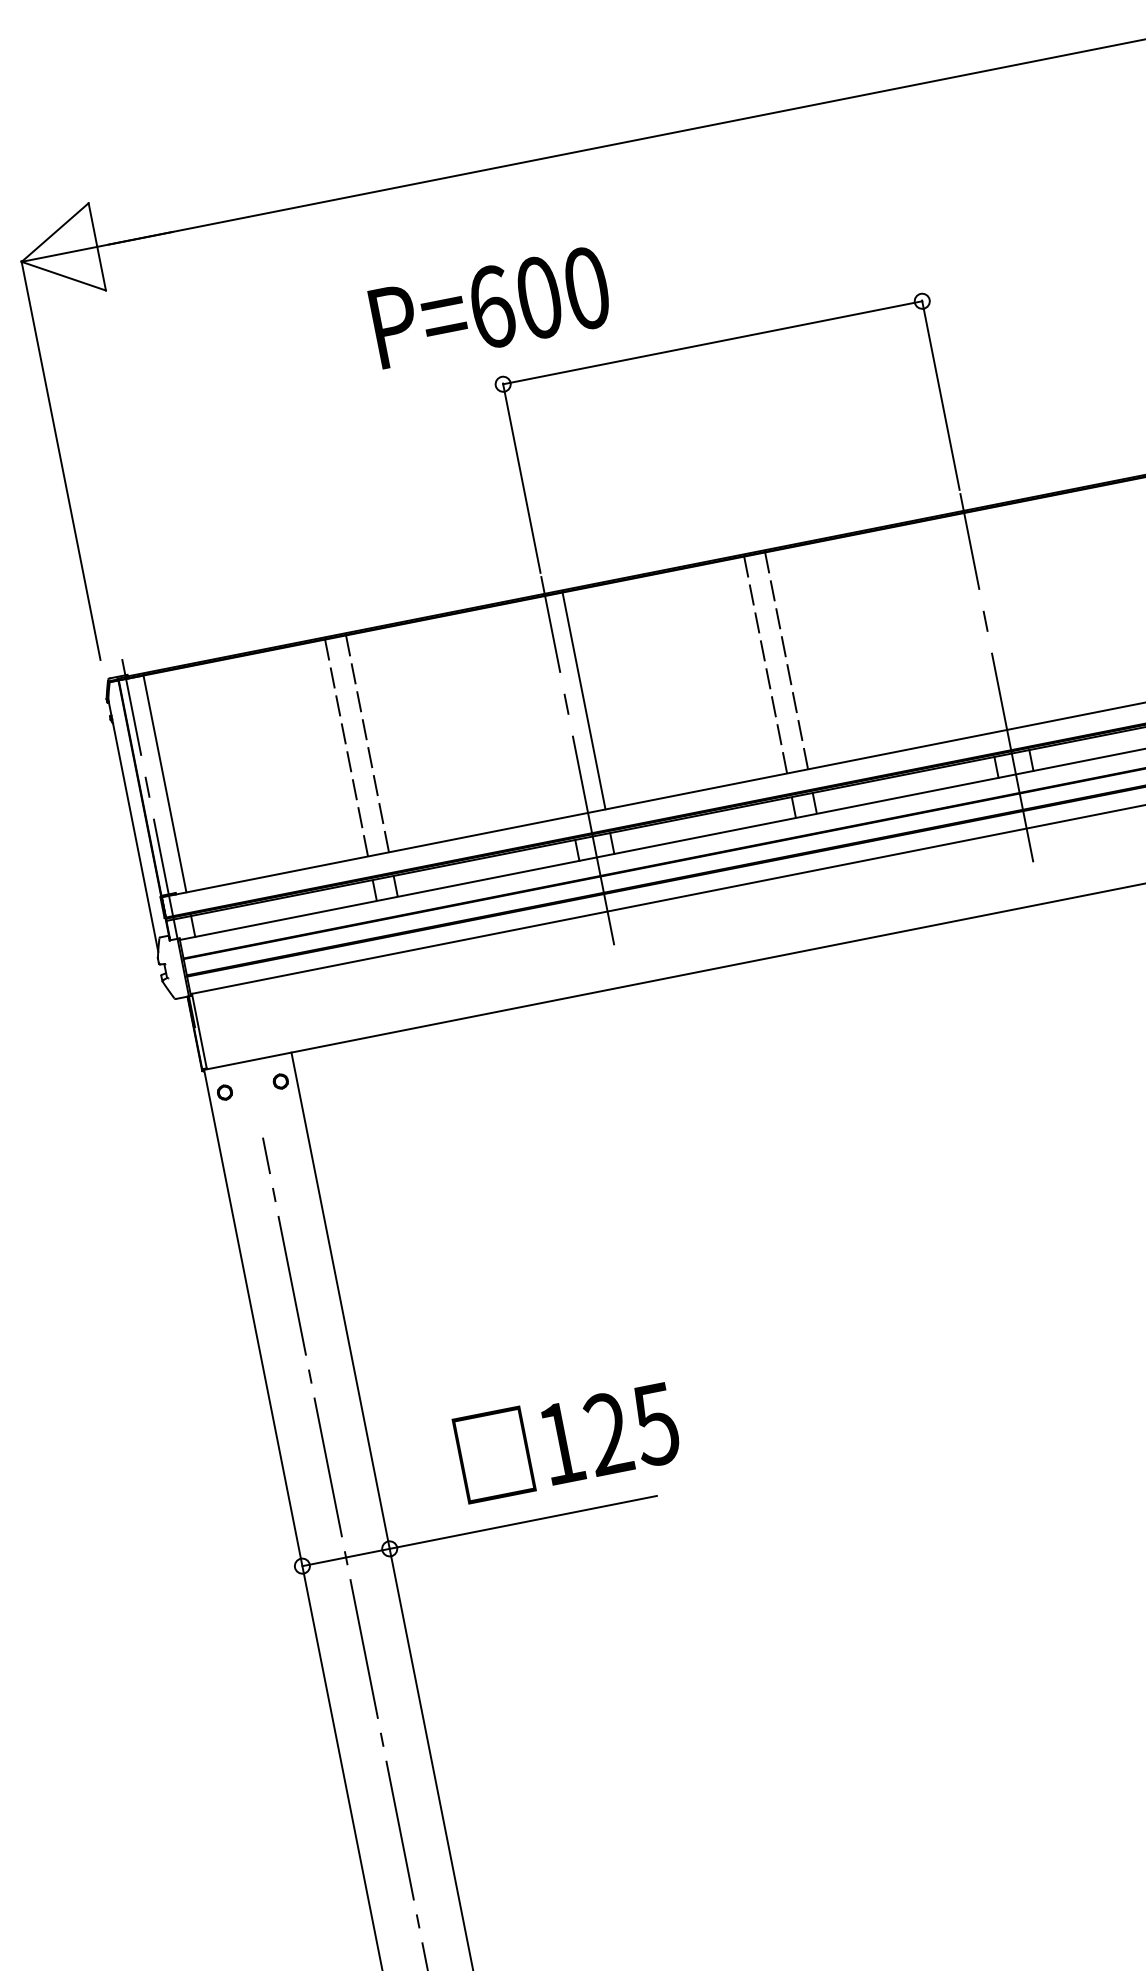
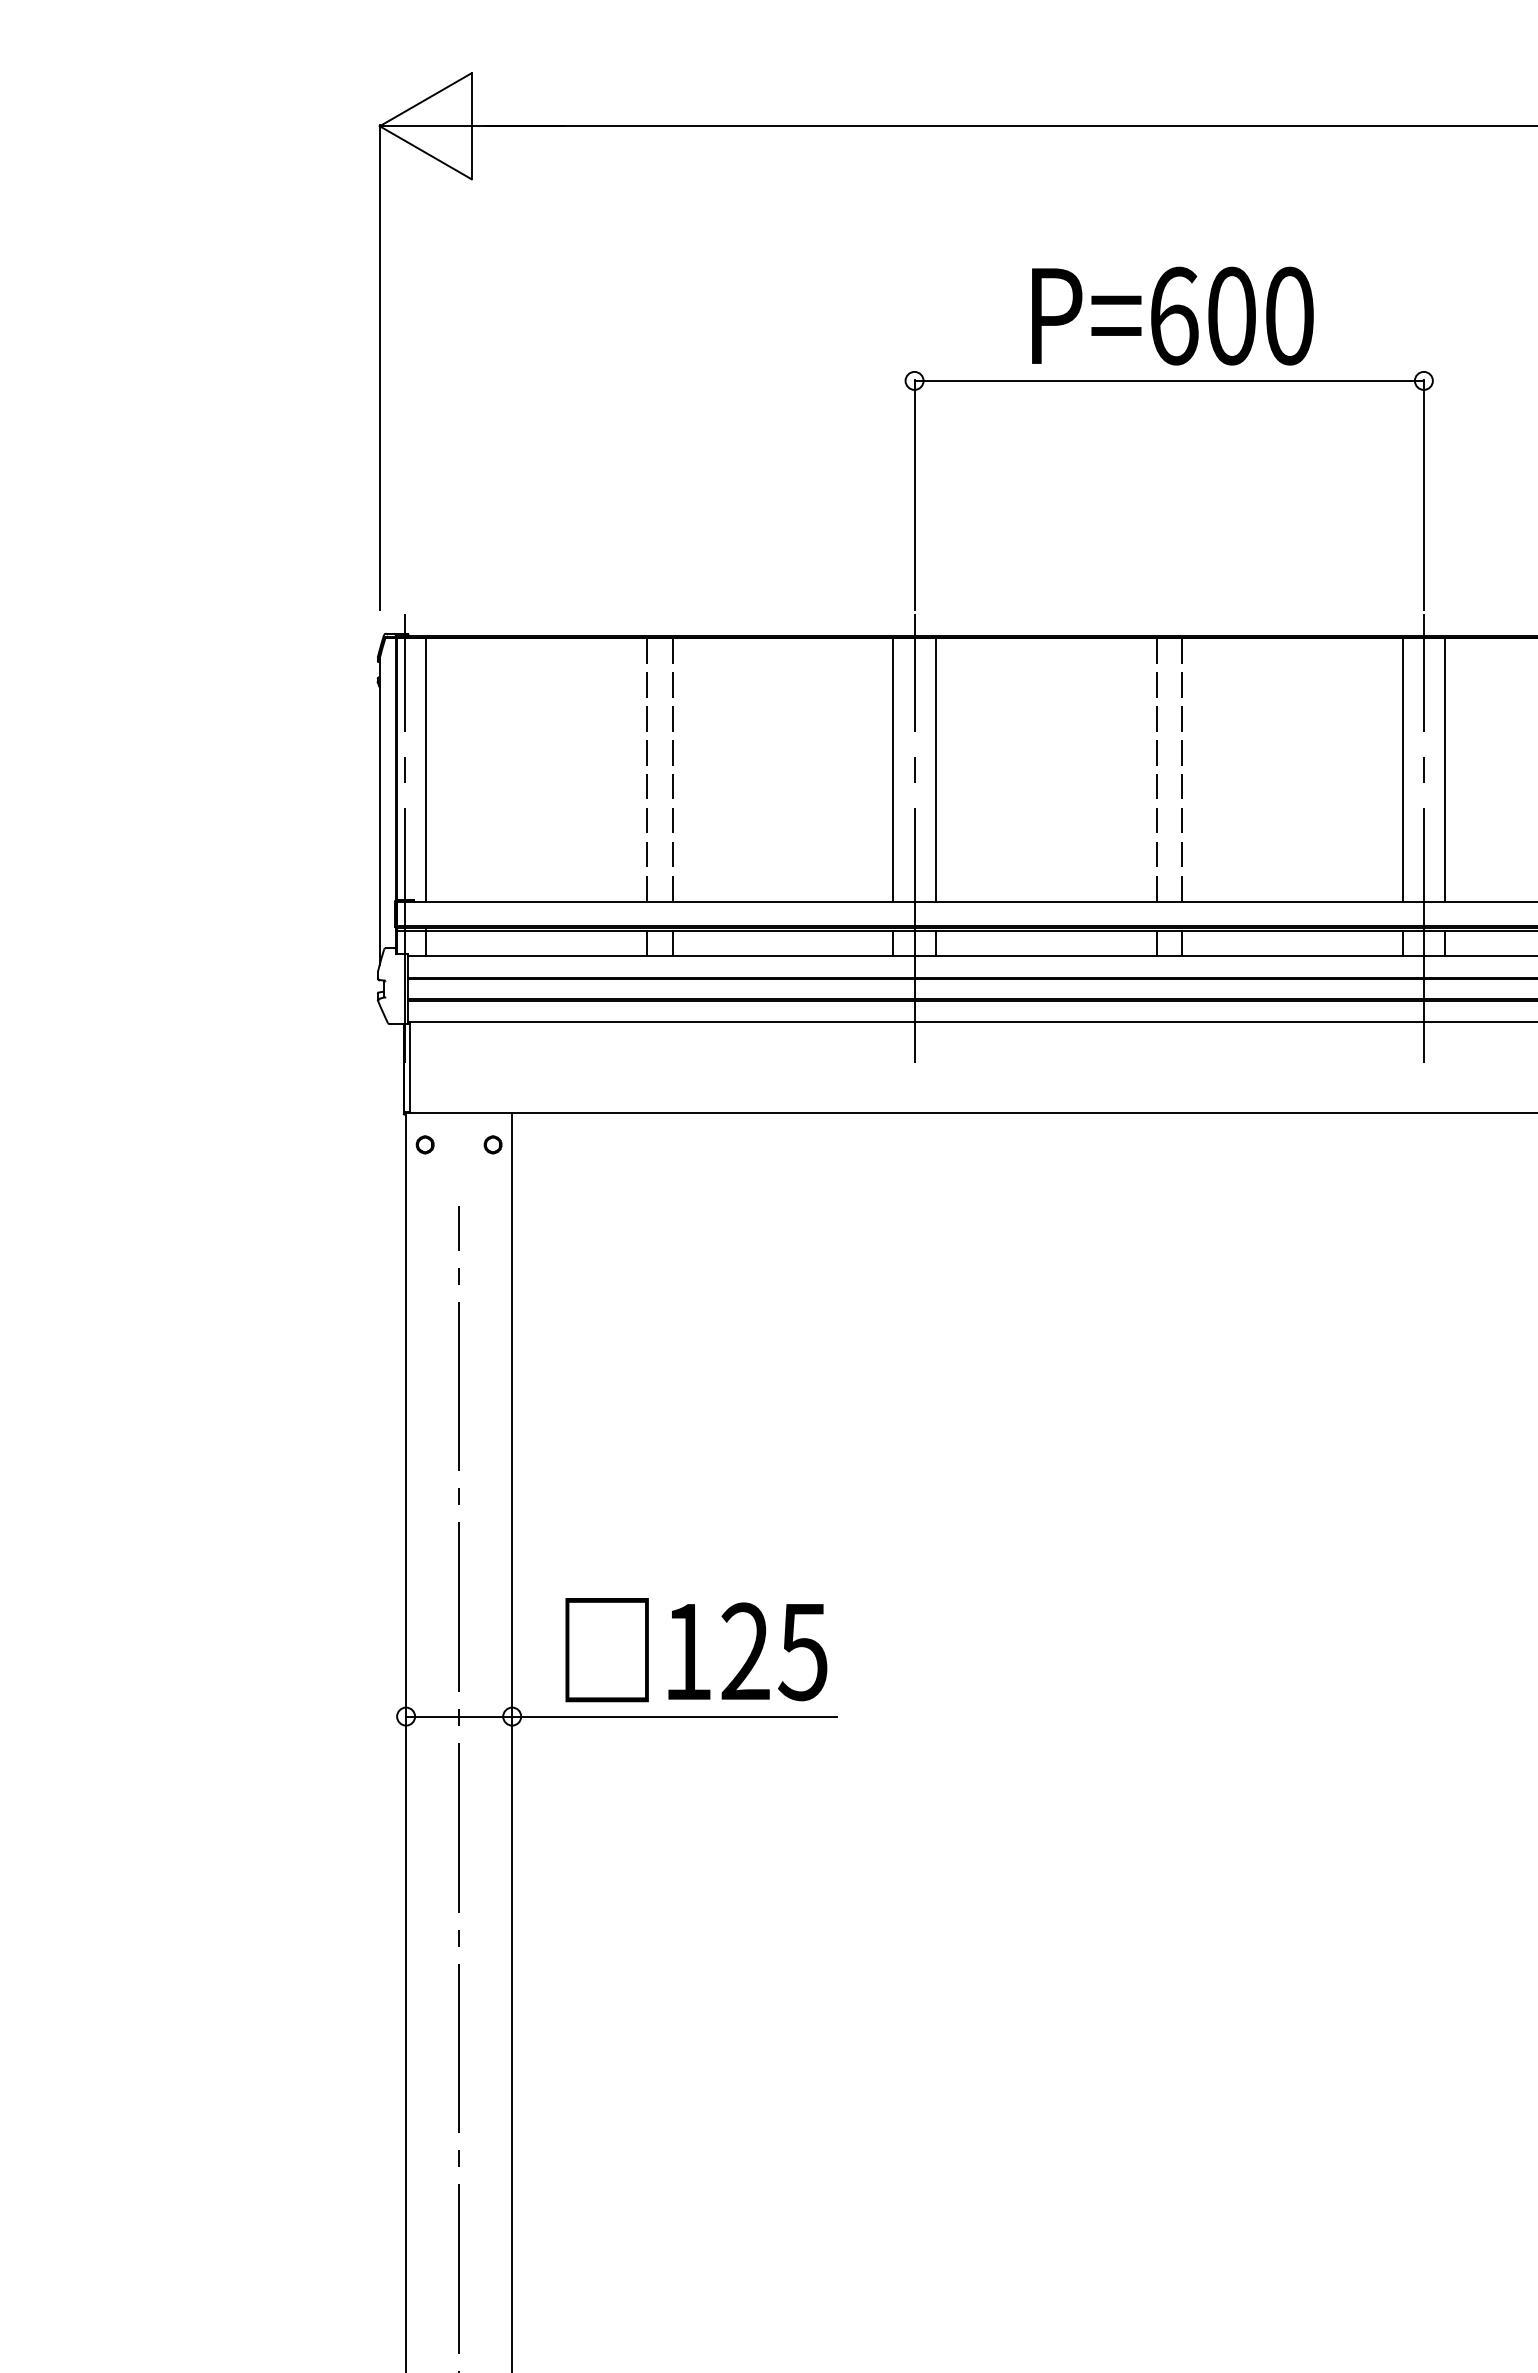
text: (490, 306) -> (1172, 315), moved
line: (1003, 617) -> (1445, 769), added
line: (967, 624) -> (1402, 769), added
line: (549, 707) -> (893, 769), added
text: (567, 1440) -> (696, 1650), moved

